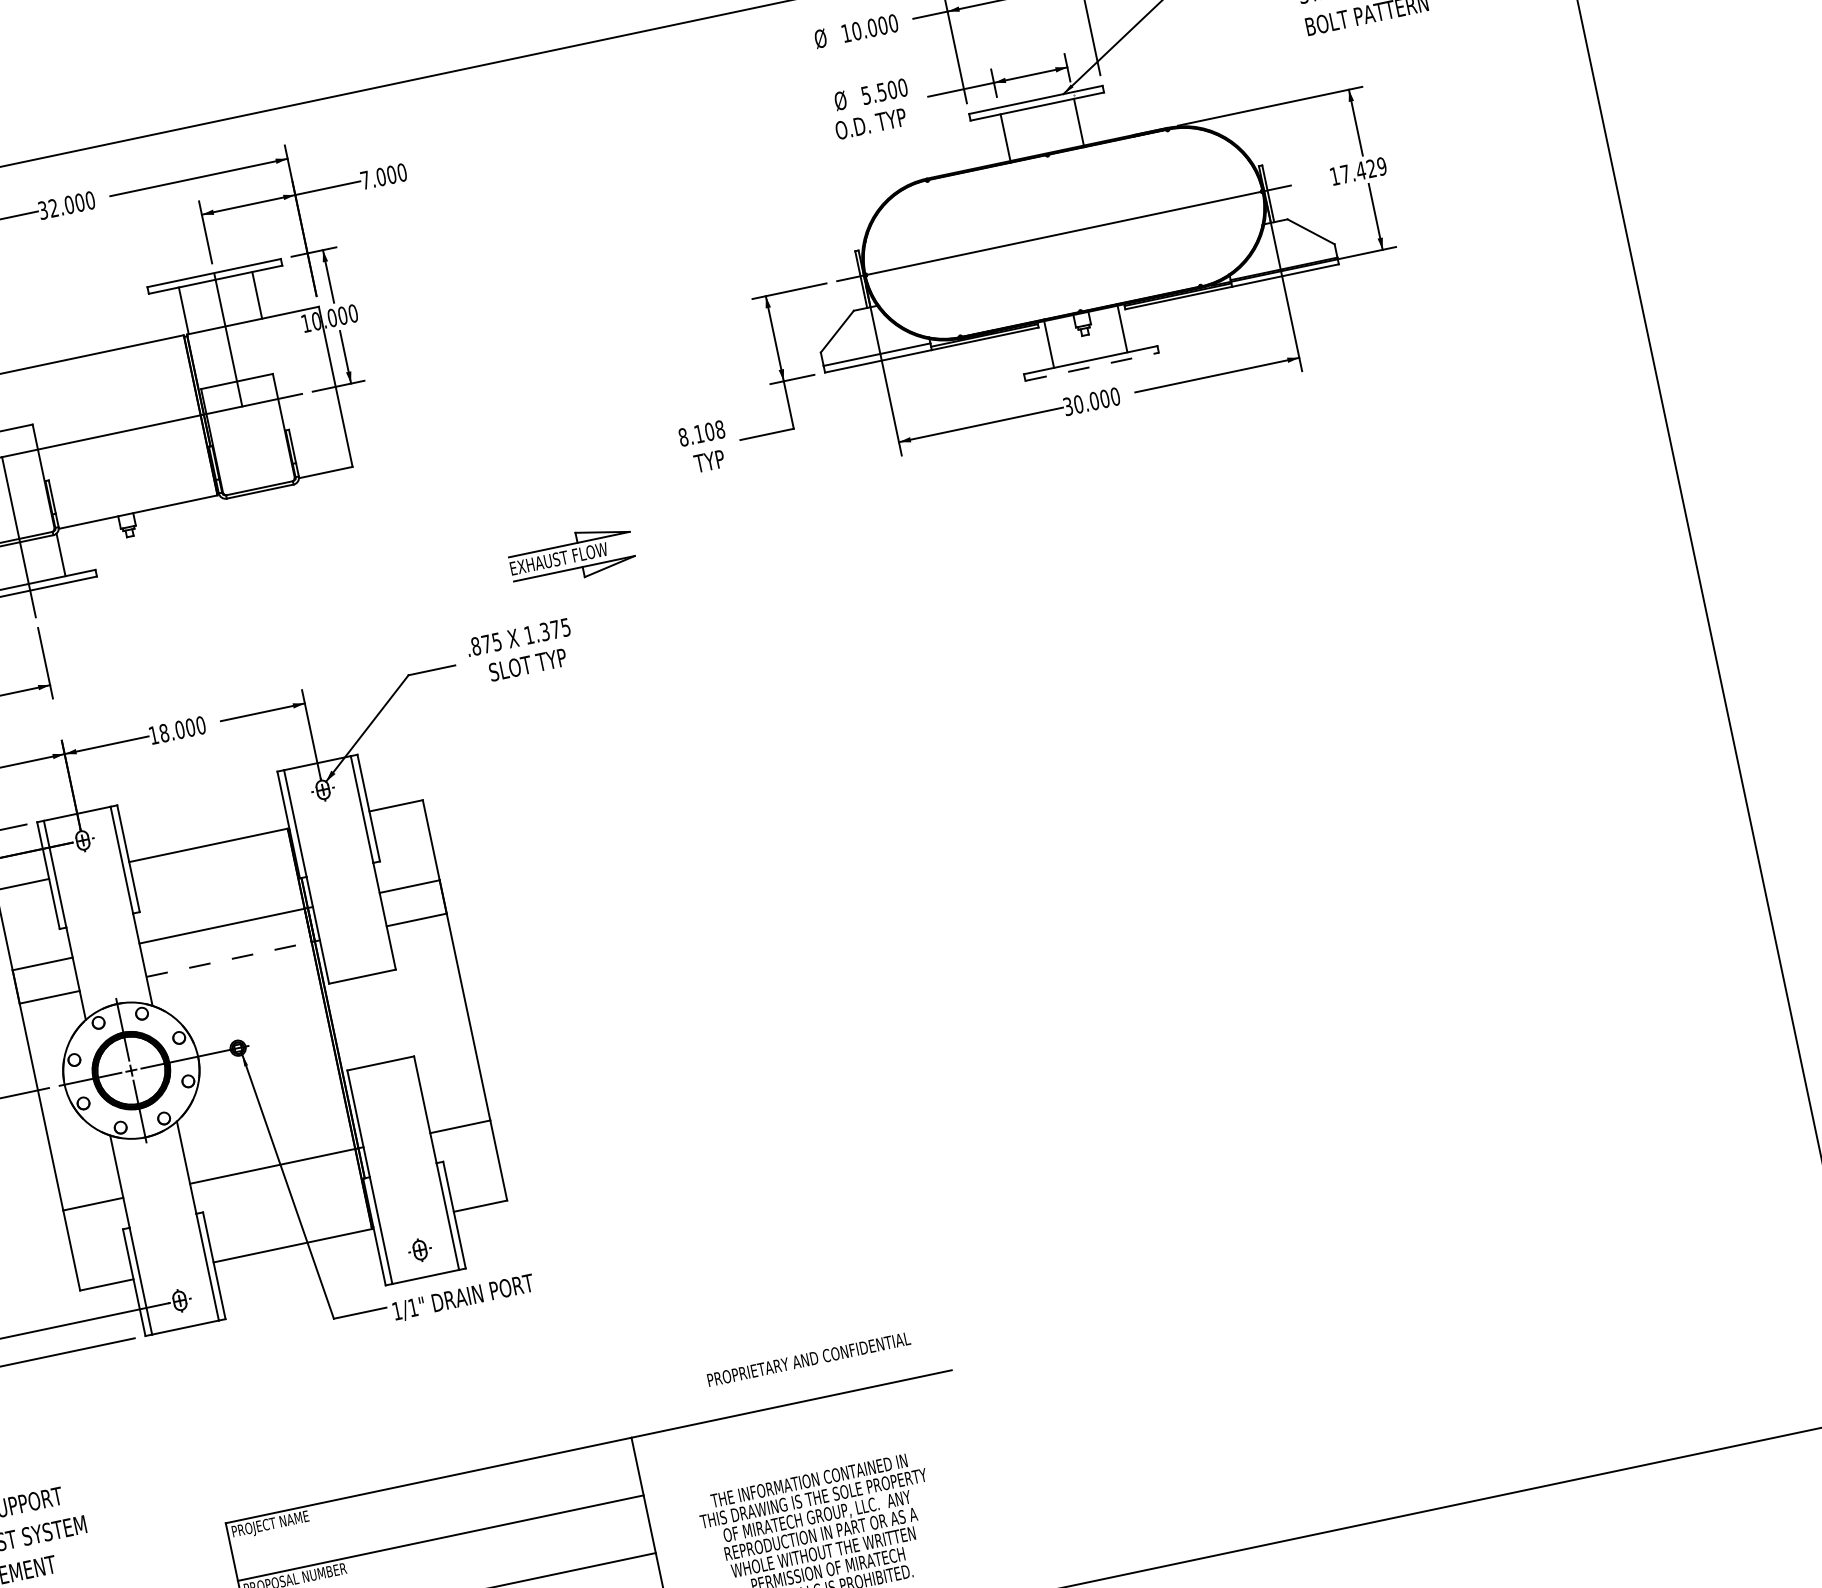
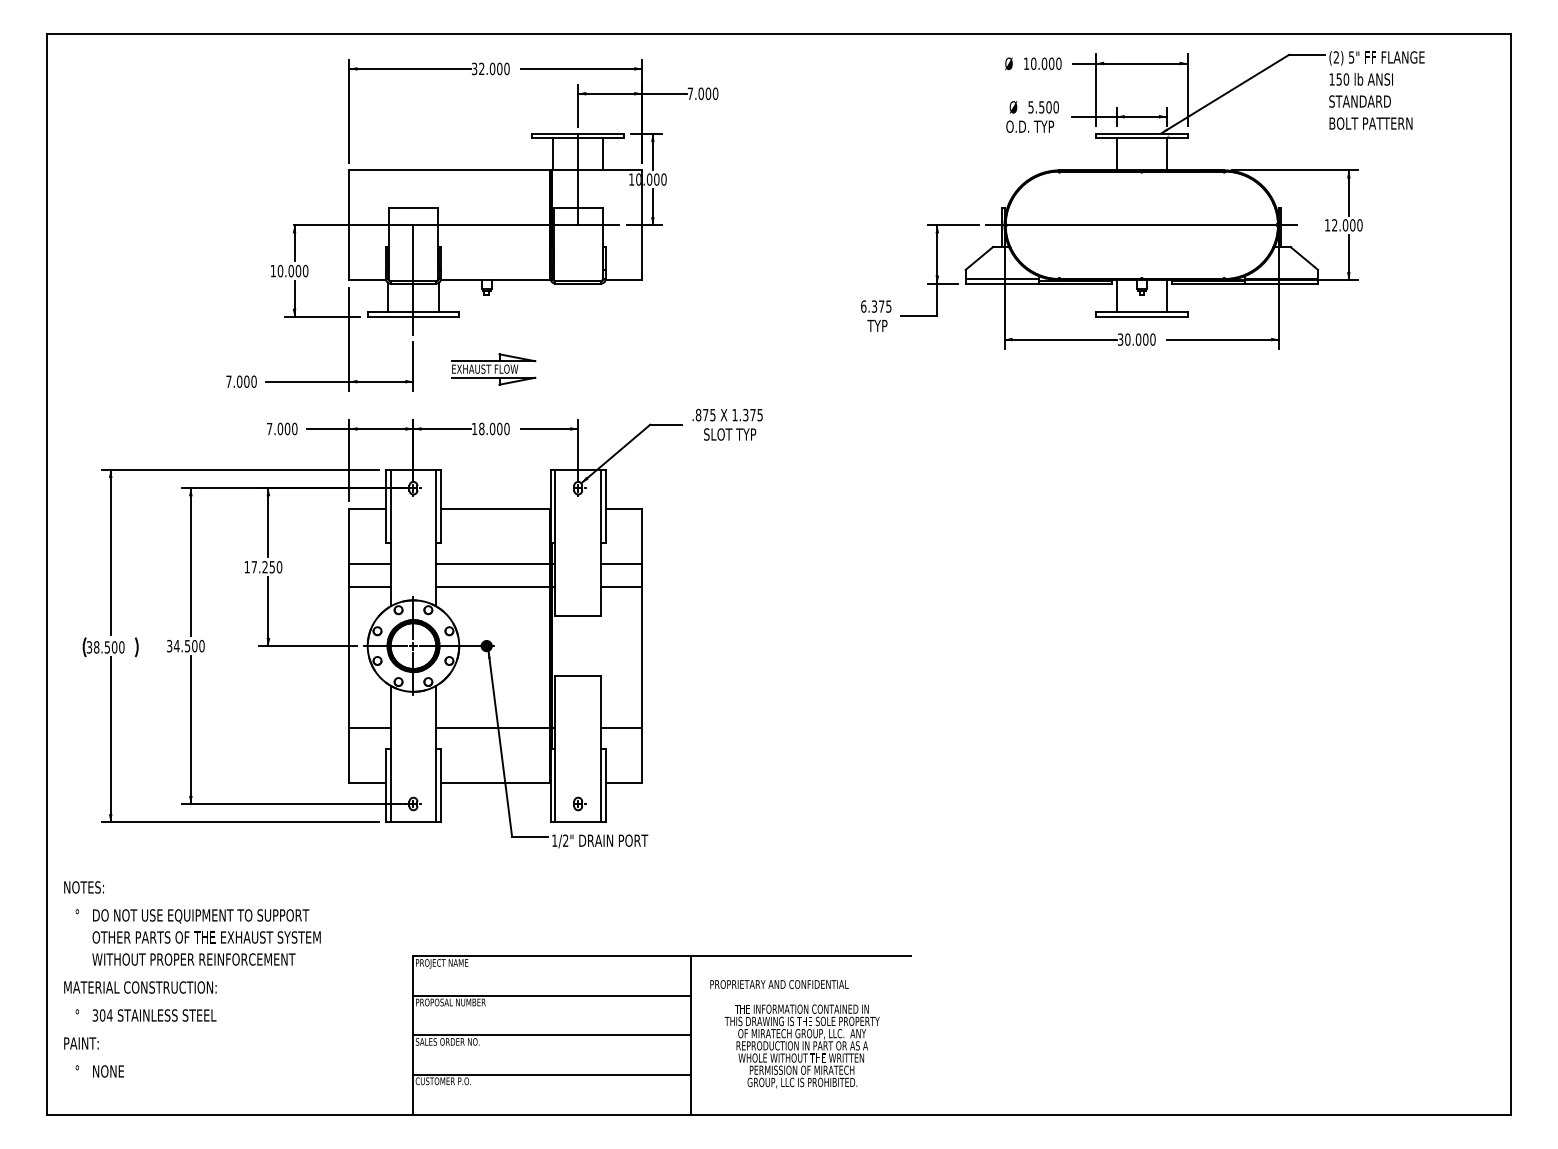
text: (1363, 170) -> (1347, 225), 17.429 -> 12.000
line: (1091, 366) -> (1141, 316), dashed -> solid
text: (702, 433) -> (876, 306), 8.108 -> 6.375
part: (571, 556) -> (493, 369), moved
line: (229, 959) -> (493, 586), dashed -> solid
text: (412, 1307) -> (565, 840), 1/1" -> 1/2"
text: (808, 1359) -> (779, 984), moved

